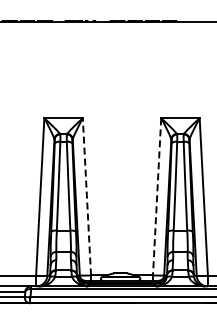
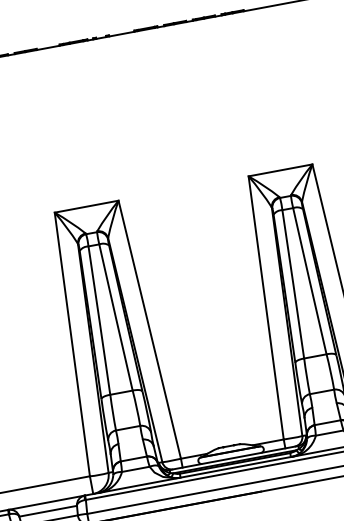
line: (86, 196) -> (148, 329), dashed -> solid
line: (157, 196) -> (266, 307), dashed -> solid

